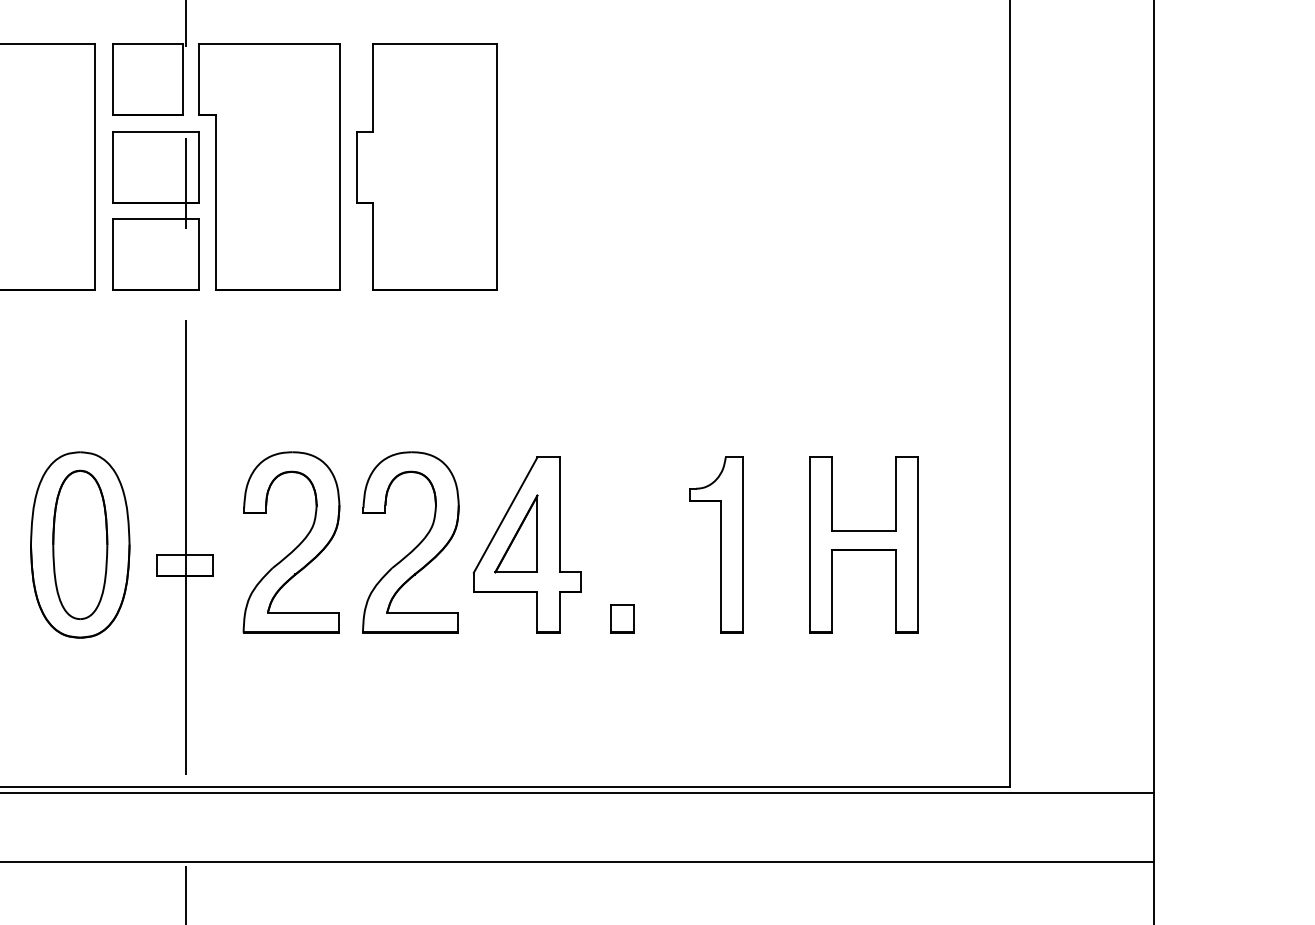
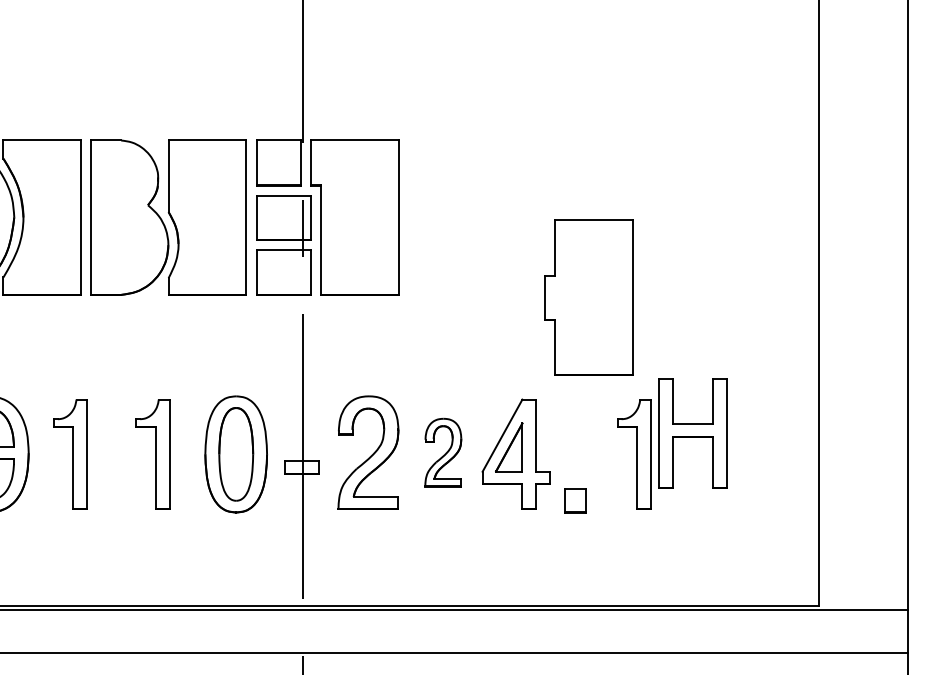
part: (425, 166) -> (588, 297), moved
part: (411, 541) -> (443, 452), size x0.6
part: (863, 545) -> (692, 433), moved
part: (622, 618) -> (575, 500), size x1.4

